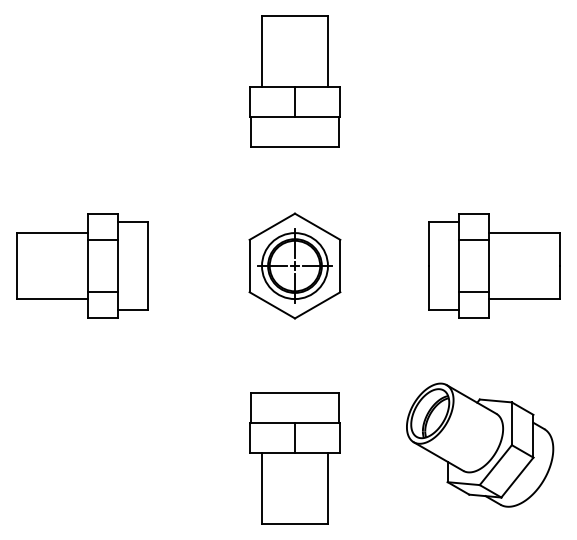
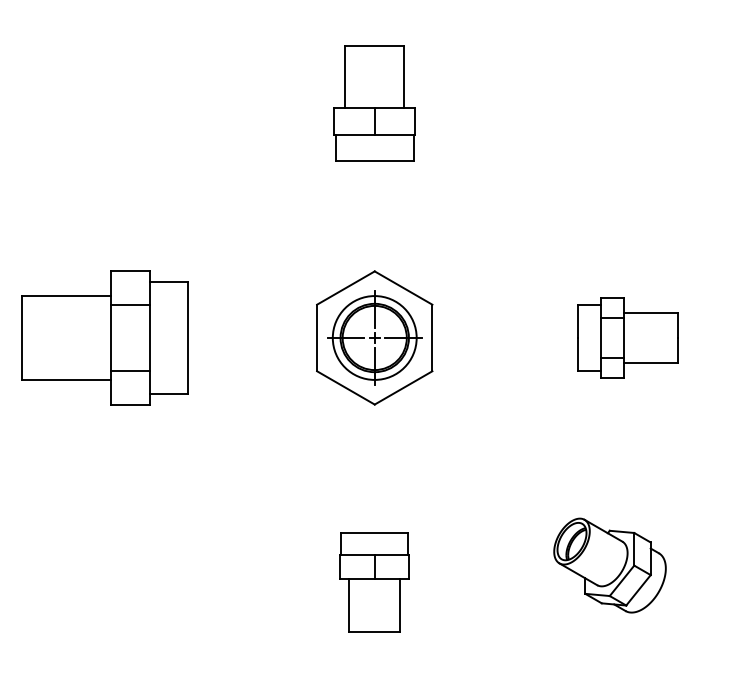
part: (294, 81) -> (374, 103), size x0.7
part: (493, 265) -> (627, 337), size x0.6
part: (479, 445) -> (609, 565), size x0.6
part: (294, 458) -> (374, 582), size x0.6

